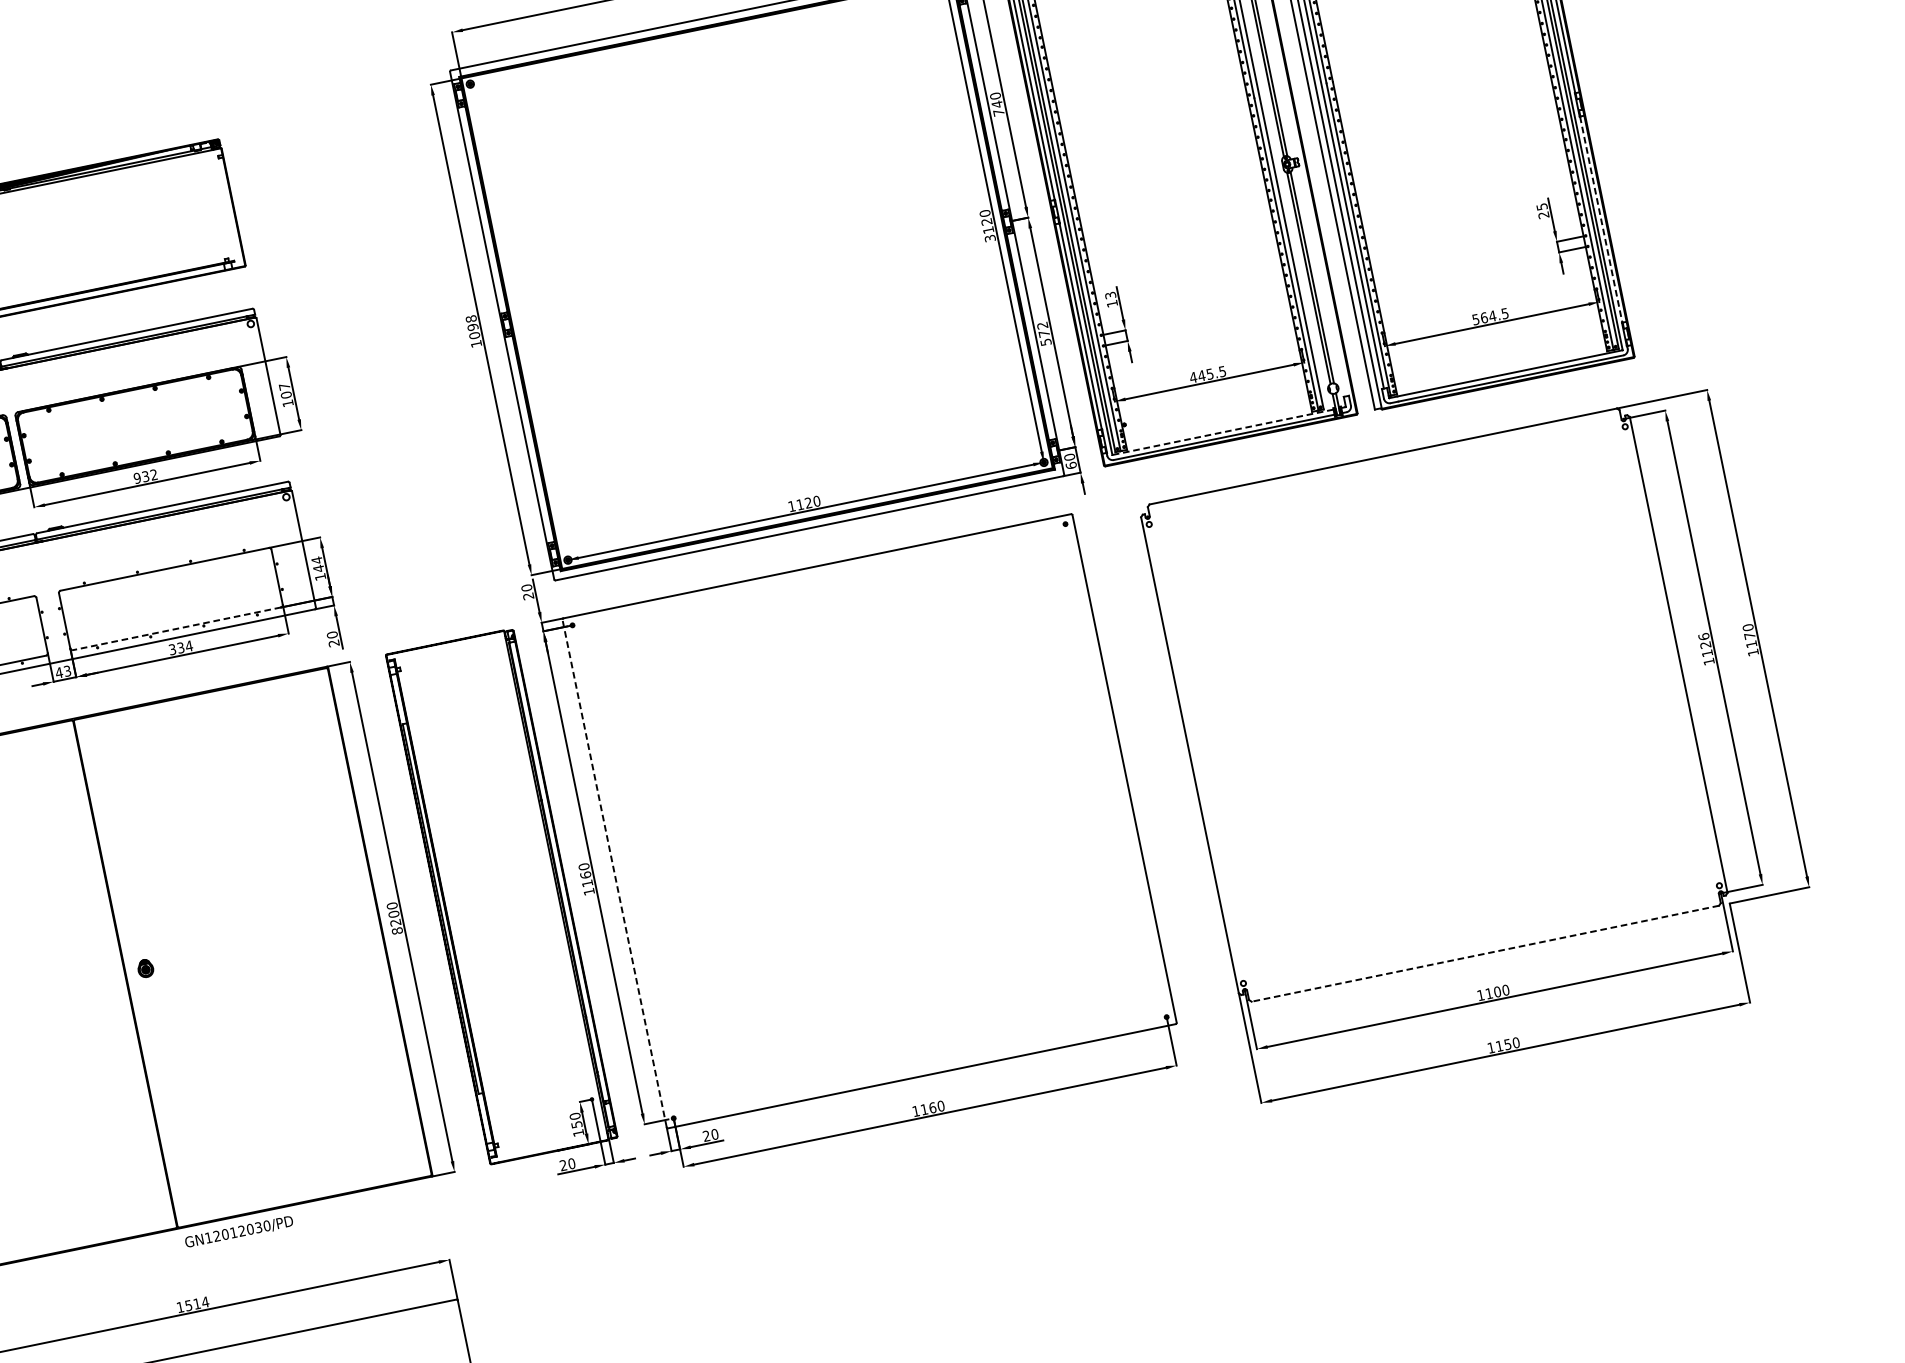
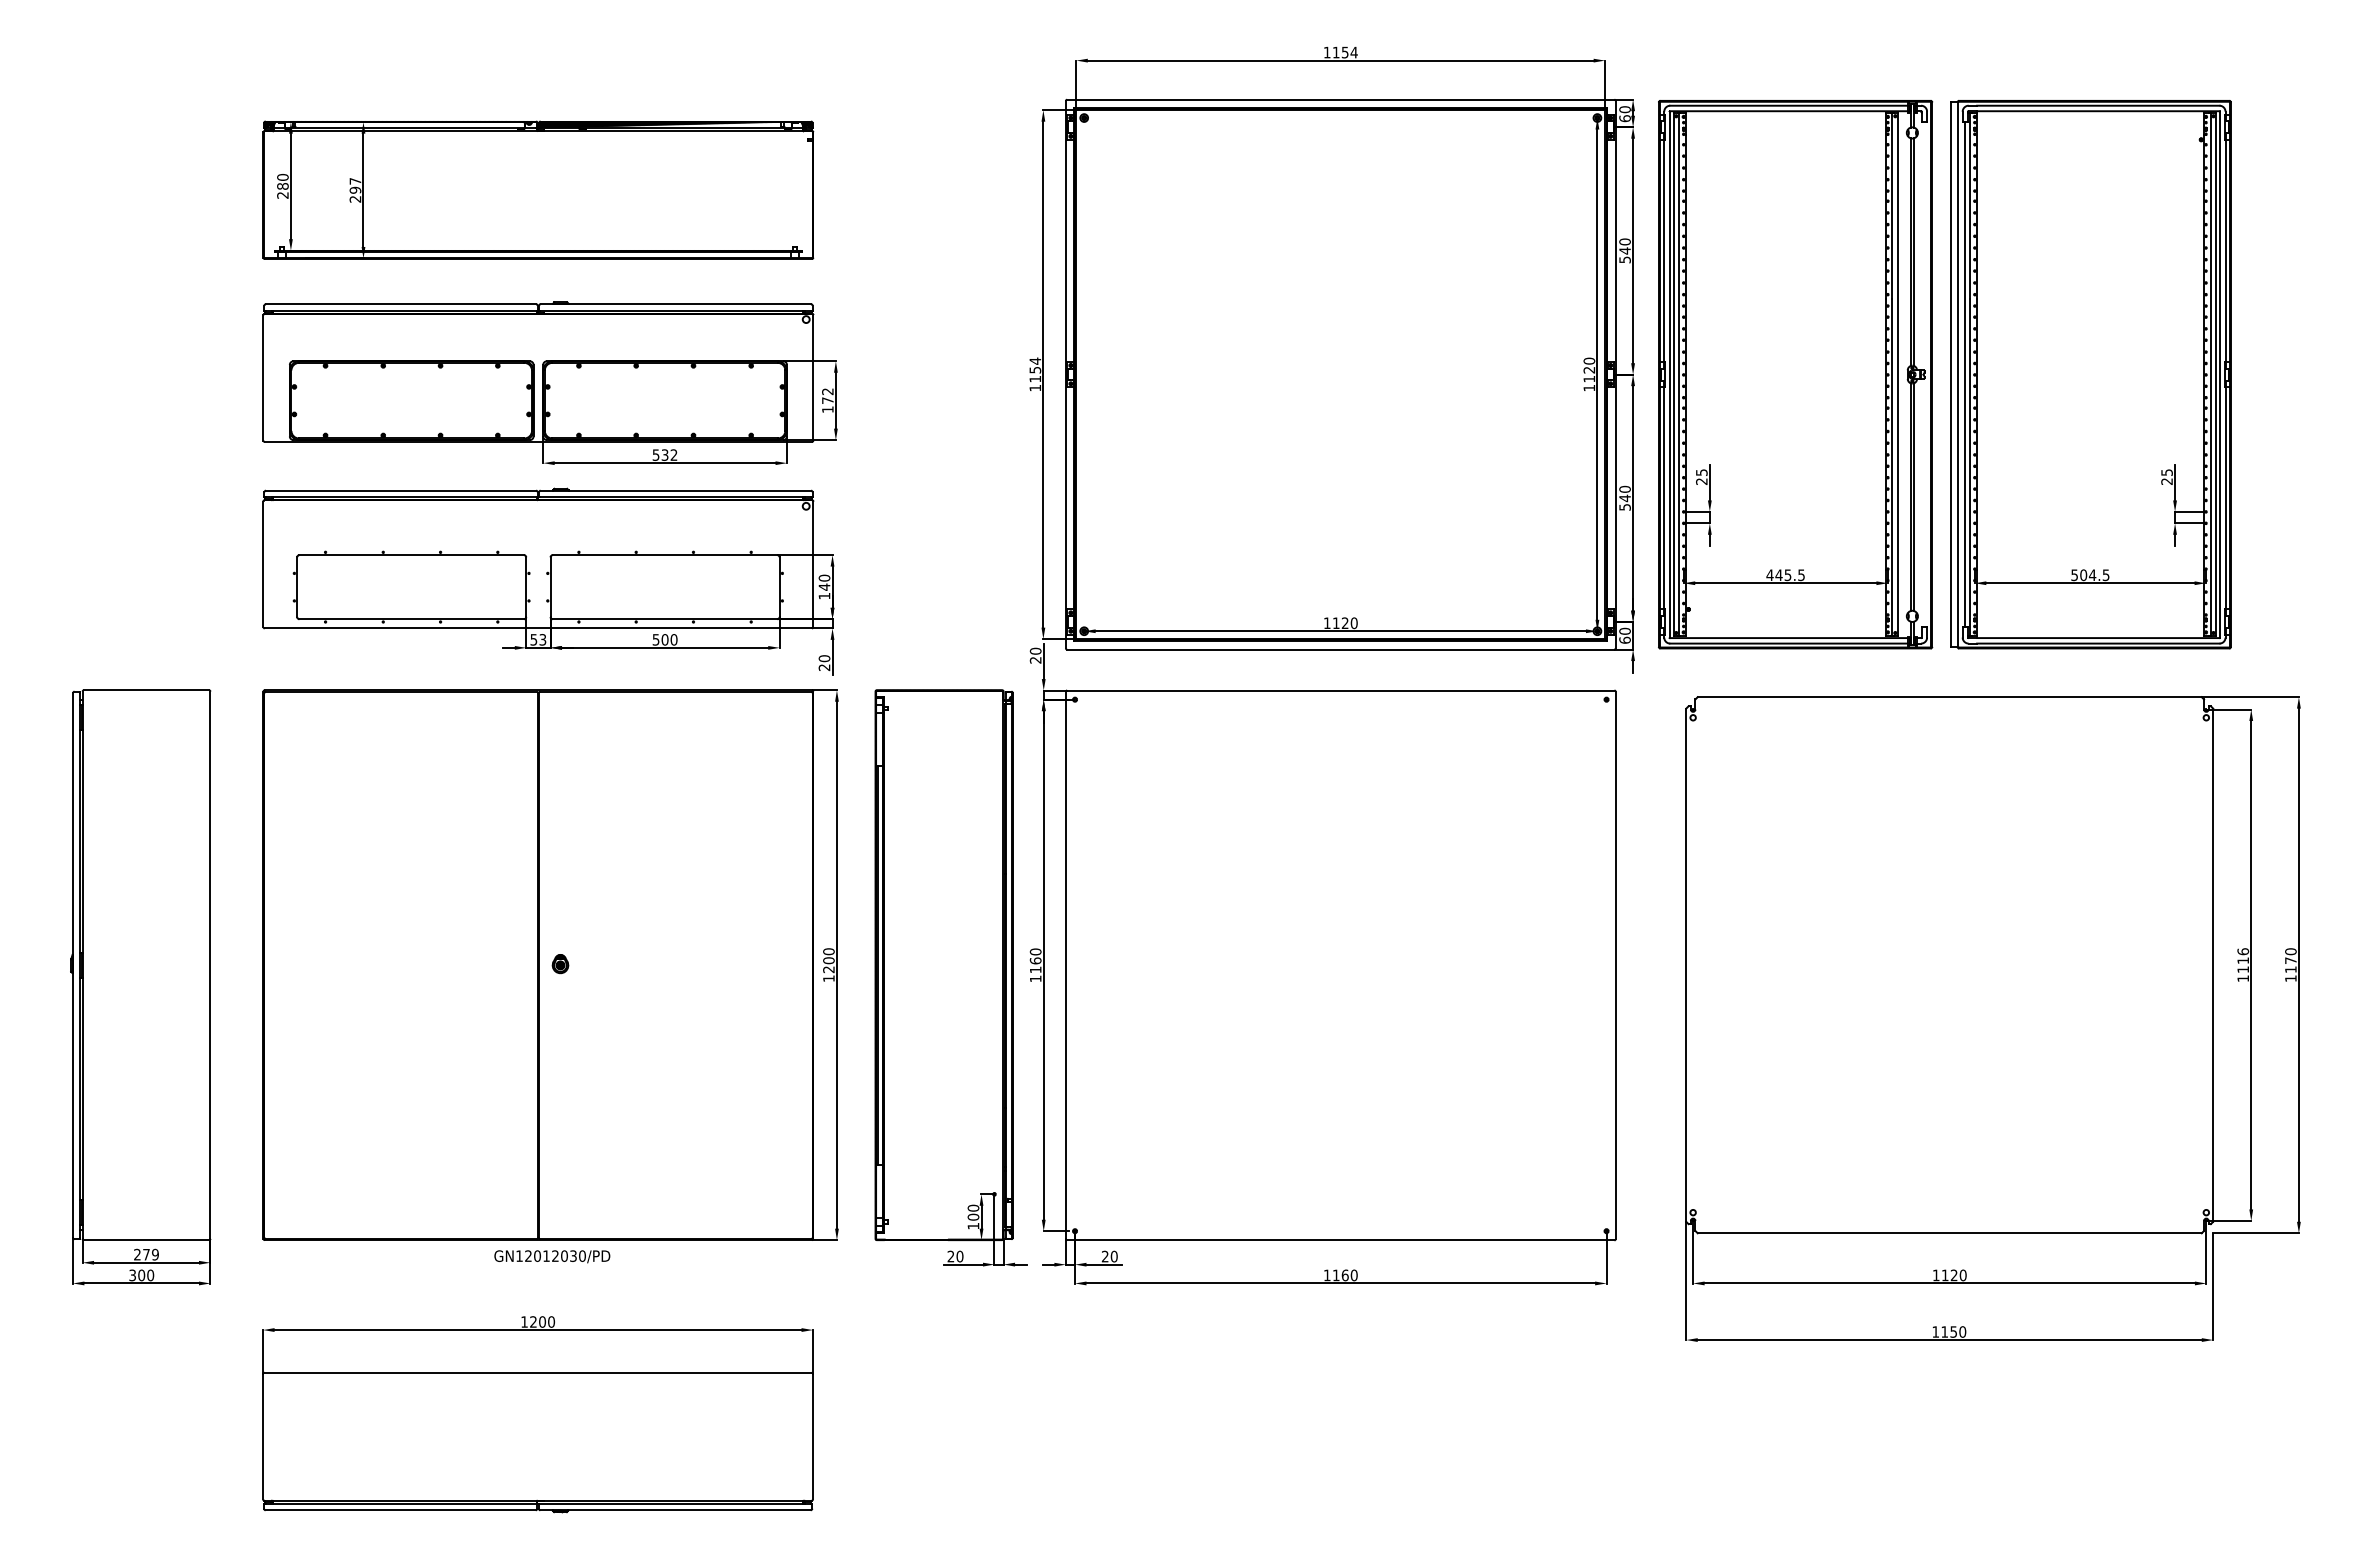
text: (998, 112) -> (1624, 259), 740 -> 540
line: (1601, 219) -> (2225, 498), dashed -> solid
text: (990, 237) -> (1589, 387), 3120 -> 1120
text: (1111, 299) -> (1701, 476), 13 -> 25
text: (1484, 317) -> (2083, 574), 564.5 -> 504.5
text: (472, 326) -> (1035, 369), 1098 -> 1154
text: (1042, 329) -> (1624, 493), 572 -> 540
text: (285, 391) -> (827, 396), 107 -> 172
line: (1223, 432) -> (1789, 638), dashed -> solid
text: (136, 477) -> (655, 454), 932 -> 532
text: (316, 559) -> (824, 577), 144 -> 140
line: (176, 629) -> (664, 619), dashed -> solid
text: (1704, 644) -> (2242, 960), 1126 -> 1116
text: (181, 647) -> (665, 639), 334 -> 500
text: (58, 672) -> (533, 639), 43 -> 53
line: (614, 873) -> (1065, 965), dashed -> solid
text: (396, 930) -> (828, 978), 8200 -> 1200
line: (1485, 953) -> (1949, 1233), dashed -> solid
text: (1496, 992) -> (1953, 1275), 1100 -> 1120
text: (576, 1124) -> (973, 1216), 150 -> 100
text: (239, 1231) -> (552, 1256), moved
text: (197, 1303) -> (542, 1321), 1514 -> 1200

